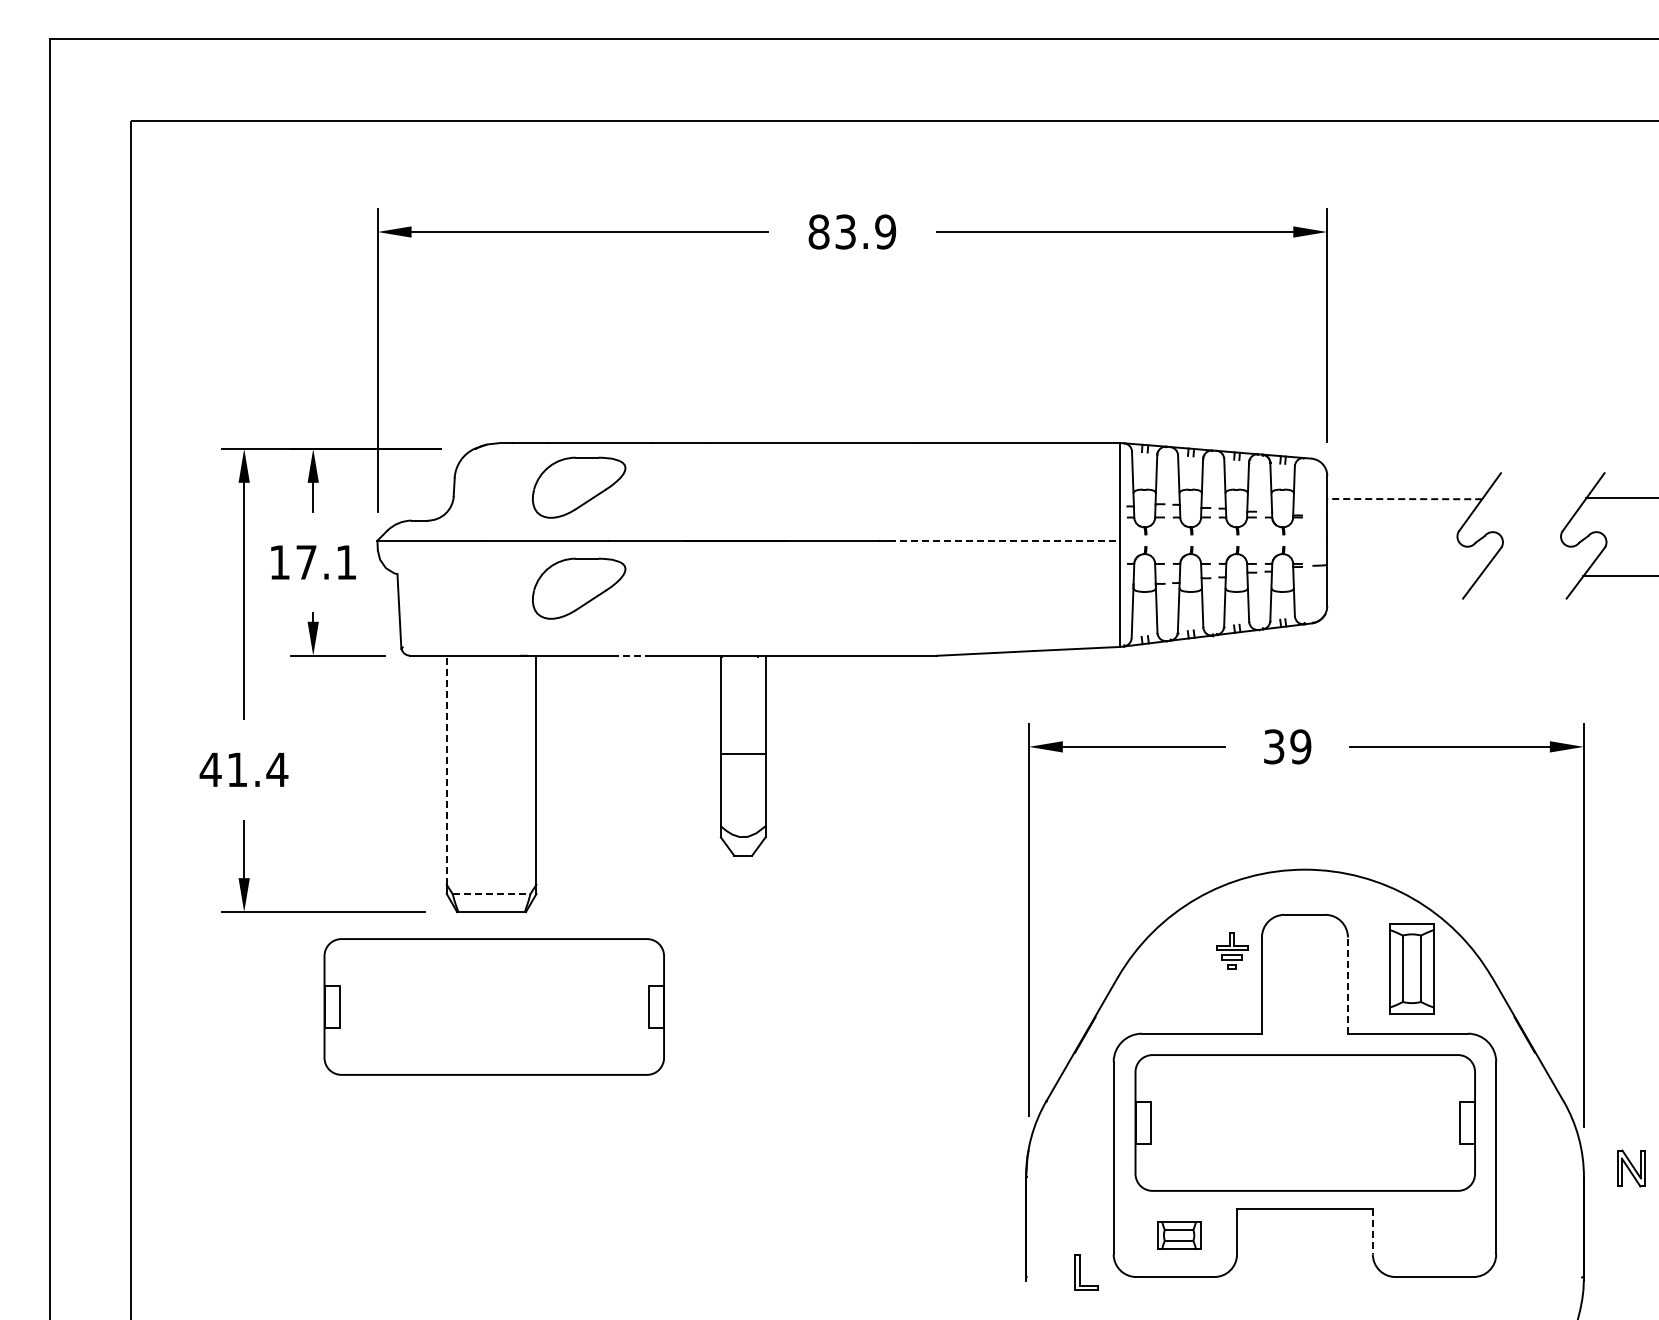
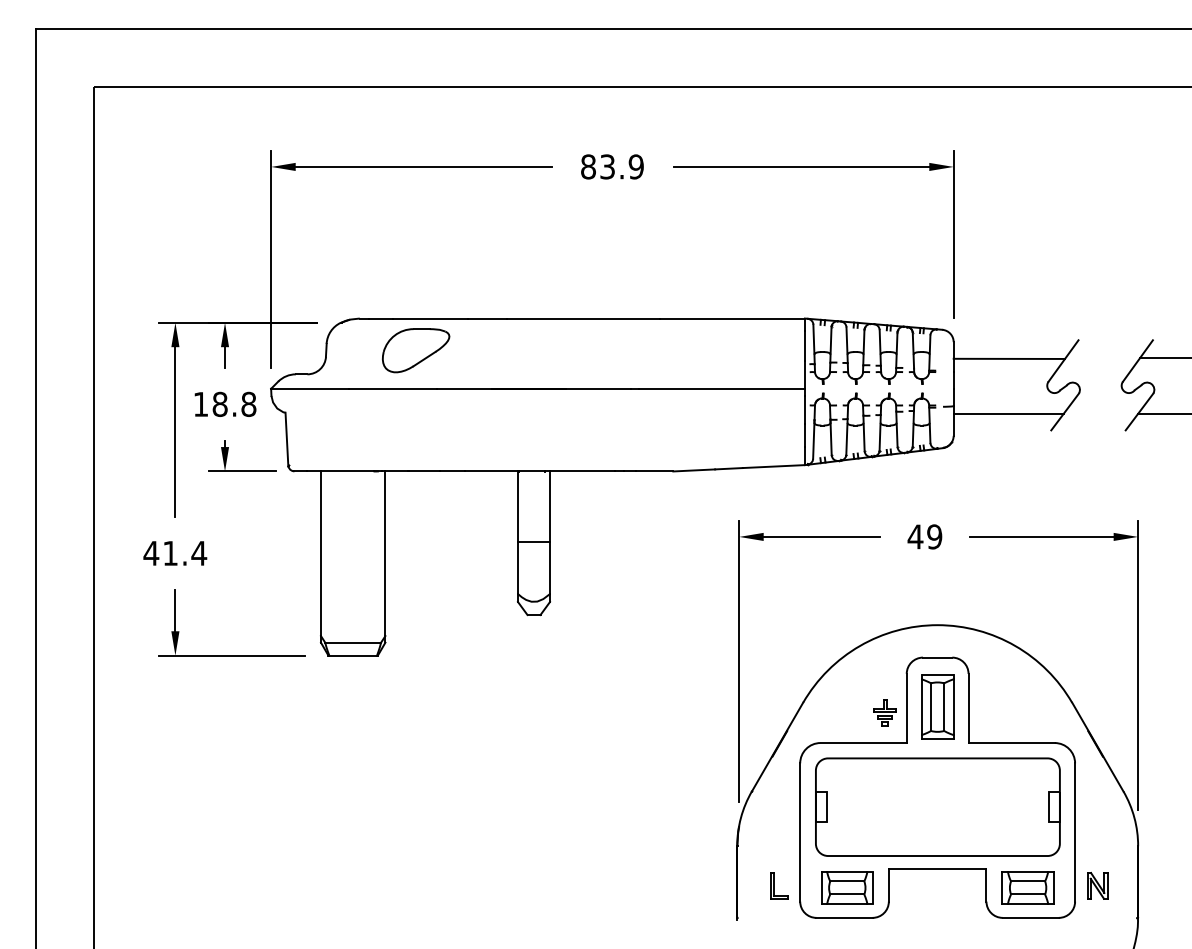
line: (1404, 499) -> (1009, 359), dashed -> solid
line: (1004, 540) -> (721, 388), dashed -> solid
text: (326, 562) -> (234, 404), 17.1 -> 18.8
line: (1403, 575) -> (1008, 413), added
part: (579, 588) -> (416, 423), removed
line: (630, 655) -> (452, 471), dashed -> solid
text: (1274, 746) -> (915, 536), 39 -> 49
line: (446, 770) -> (320, 553), dashed -> solid
line: (491, 894) -> (353, 643), dashed -> solid
part: (1232, 950) -> (885, 711), moved
part: (1411, 968) -> (937, 706), moved
line: (1347, 985) -> (968, 708), dashed -> solid
part: (493, 1006) -> (354, 723), removed
part: (1631, 1168) -> (1097, 885), moved
line: (1372, 1231) -> (986, 885), dashed -> solid
part: (1178, 1235) -> (846, 888), size x1.67
part: (1430, 1235) -> (1027, 888), added
part: (1086, 1272) -> (779, 885), moved

